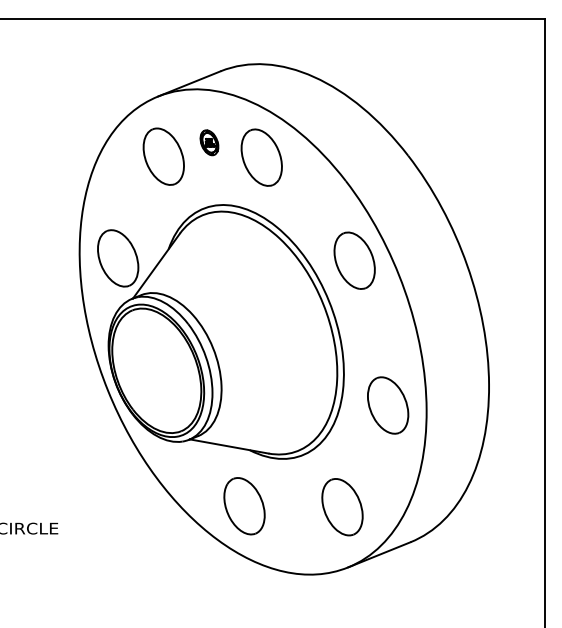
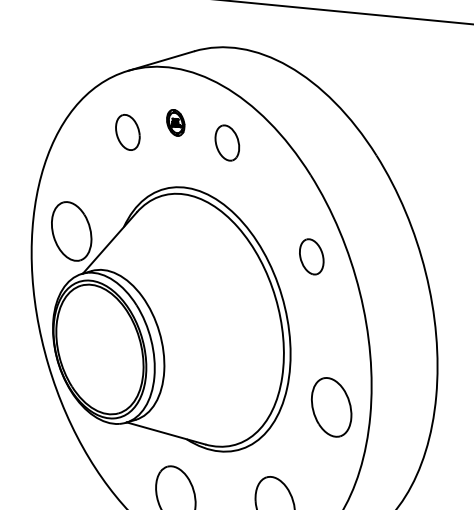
part: (163, 156) -> (127, 132), size x0.6
part: (261, 157) -> (227, 142), size x0.6
part: (354, 260) -> (311, 256), size x0.6

